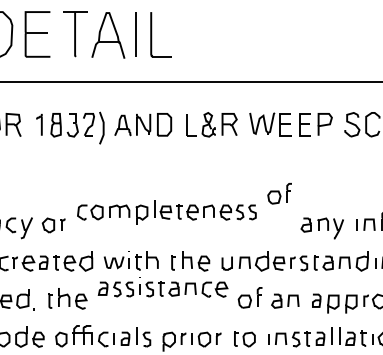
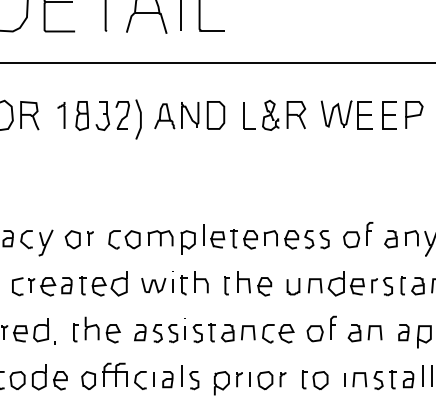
part: (279, 193) -> (357, 234), moved
part: (166, 212) -> (218, 239), moved
part: (162, 287) -> (213, 331), moved

